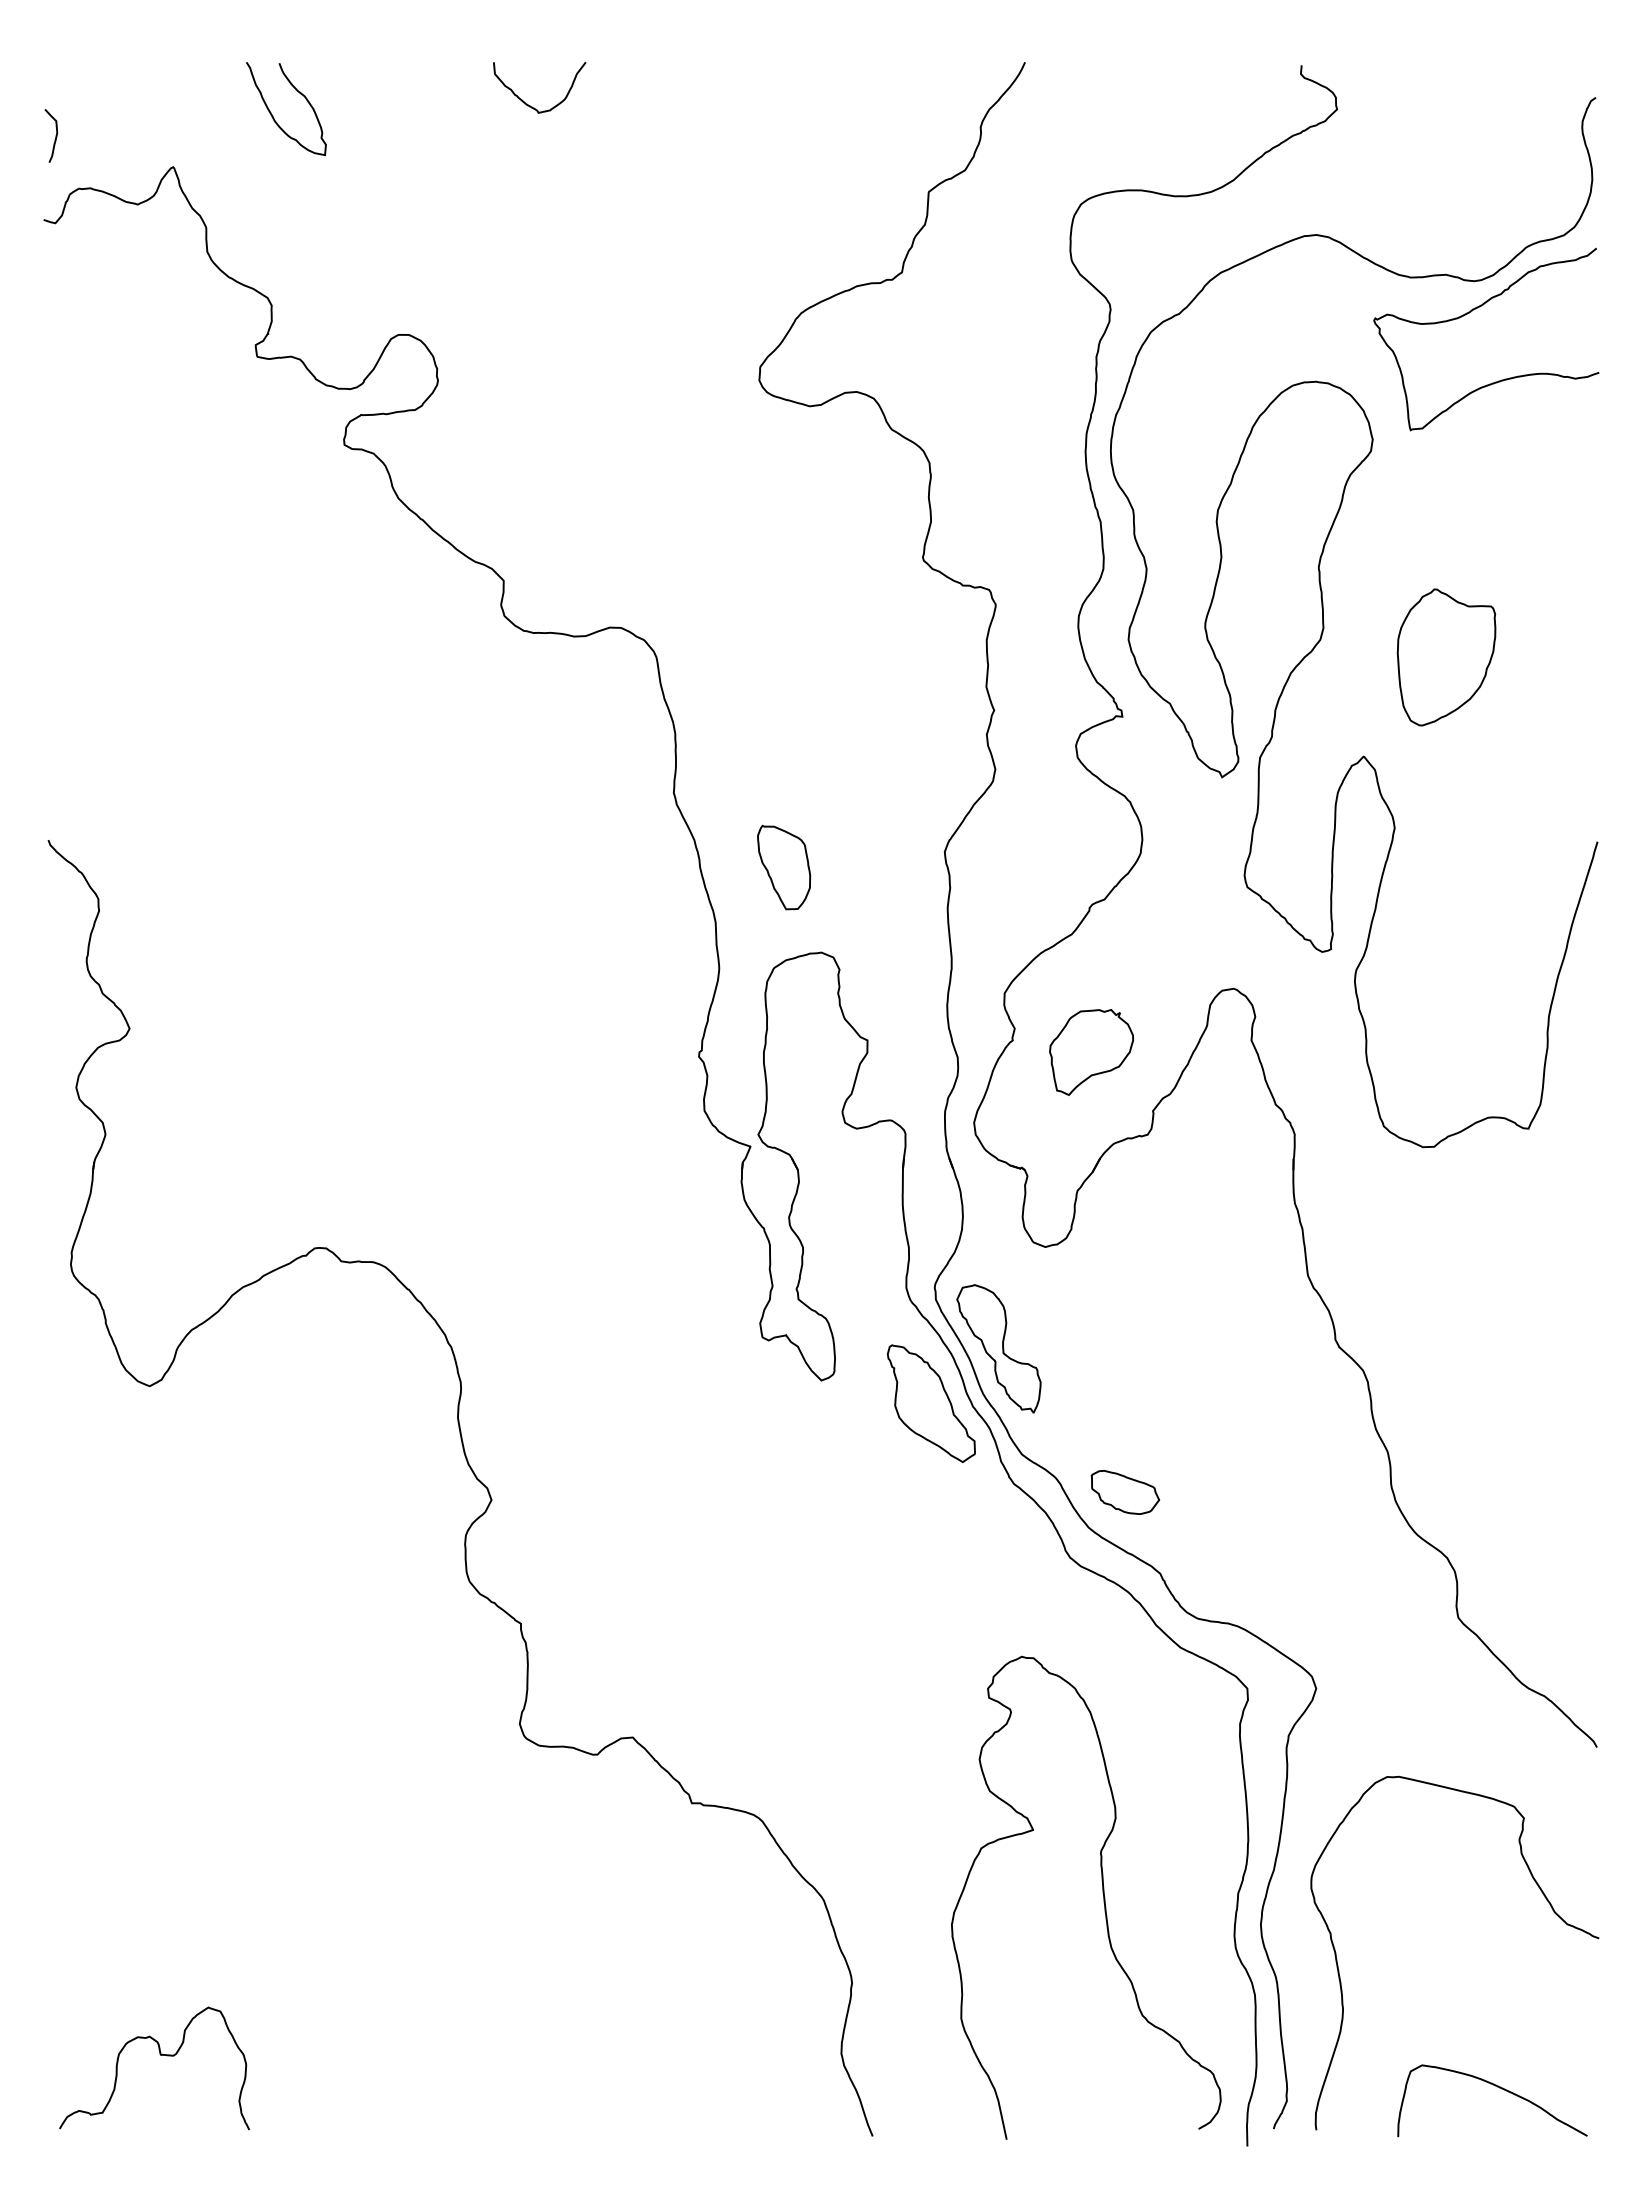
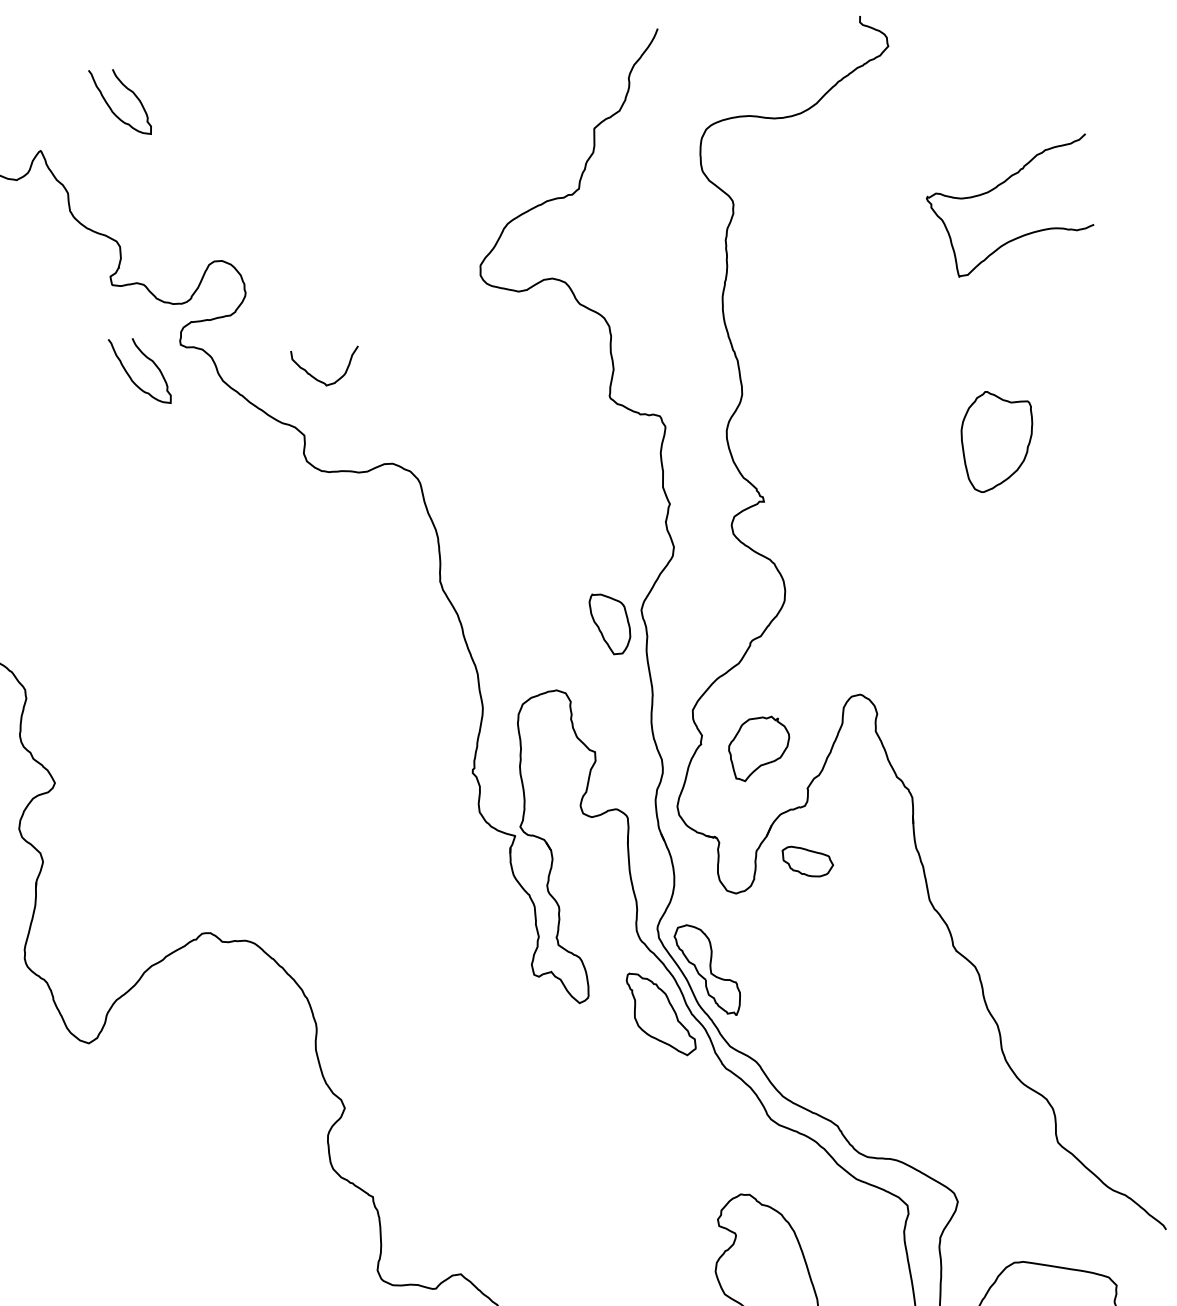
curve: (530, 105) -> (320, 380), moved
curve: (273, 484) -> (130, 377), added
curve: (1324, 623) -> (906, 422), removed
part: (784, 867) -> (610, 623), moved
part: (1125, 1492) -> (808, 861), moved

